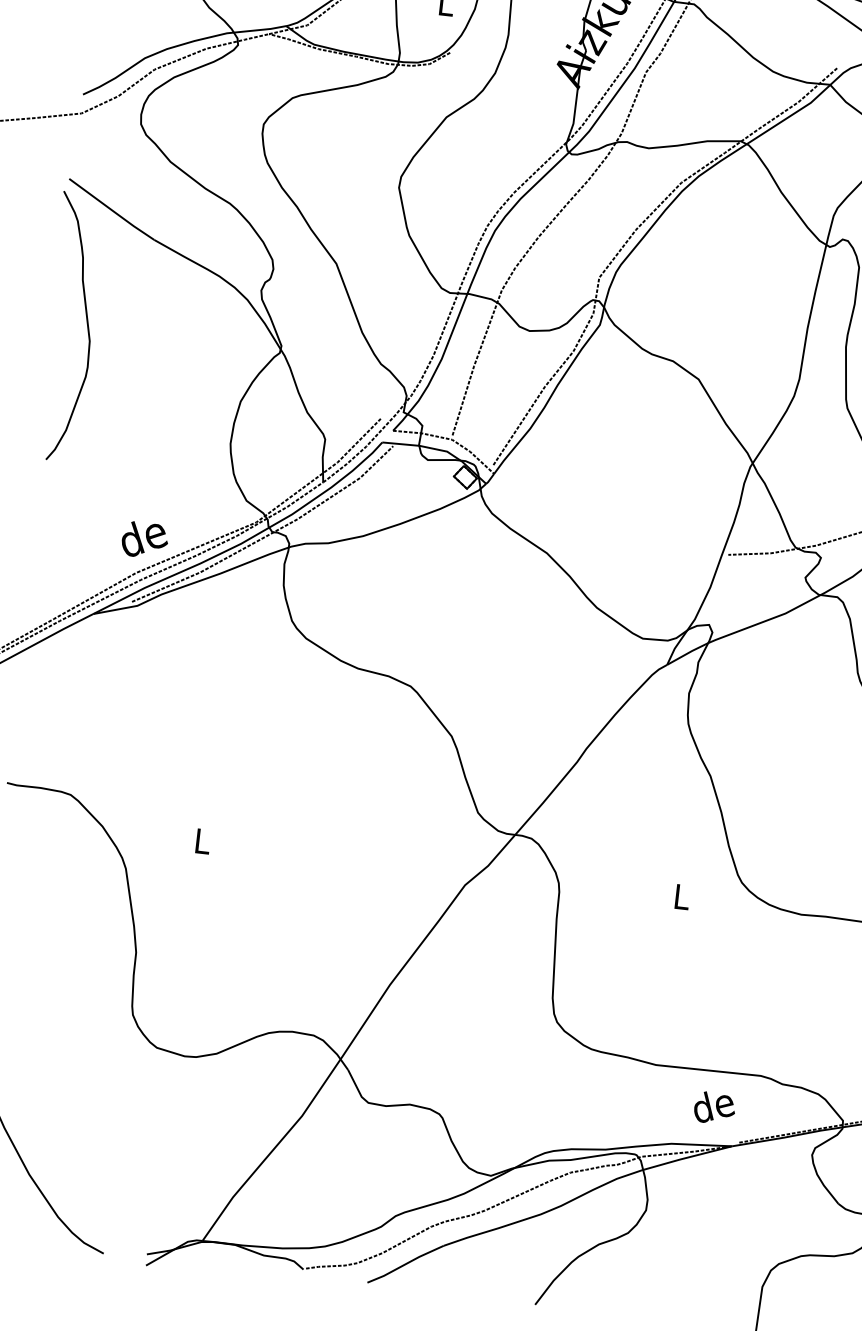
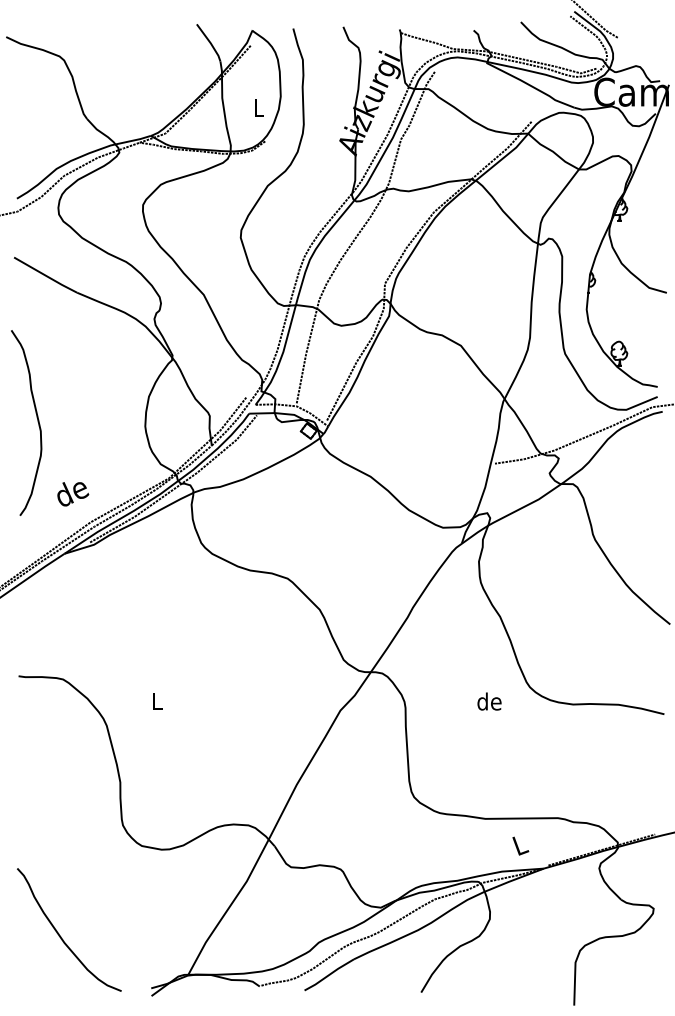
curve: (86, 328) -> (37, 422), moved
text: (145, 540) -> (73, 494), moved
text: (681, 896) -> (489, 701), L -> de
text: (712, 1108) -> (527, 844), de -> L

